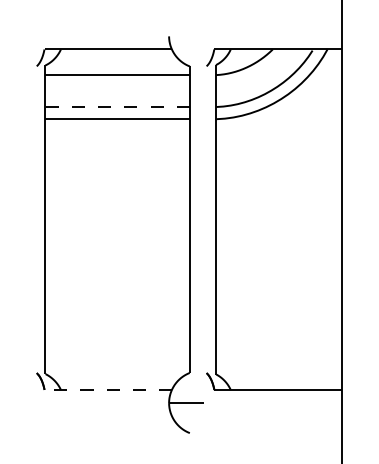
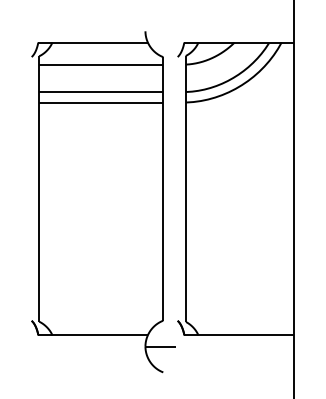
line: (116, 107) -> (100, 92), dashed -> solid
line: (108, 390) -> (93, 335), dashed -> solid

